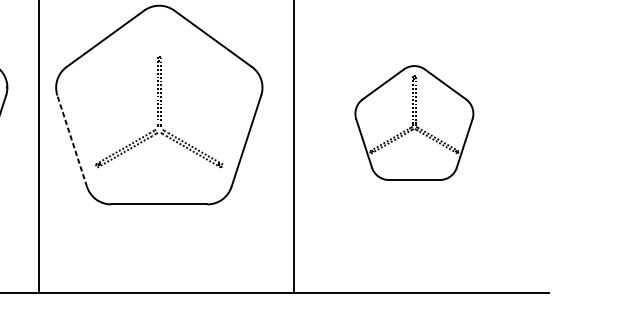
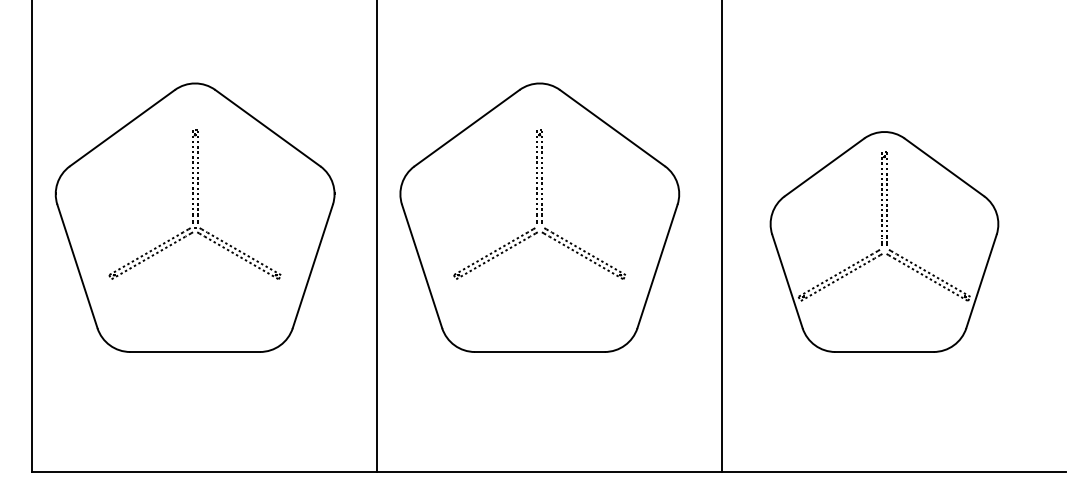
part: (159, 112) -> (539, 204), moved
part: (414, 122) -> (884, 241), size x1.43
line: (72, 141) -> (422, 266), dashed -> solid

